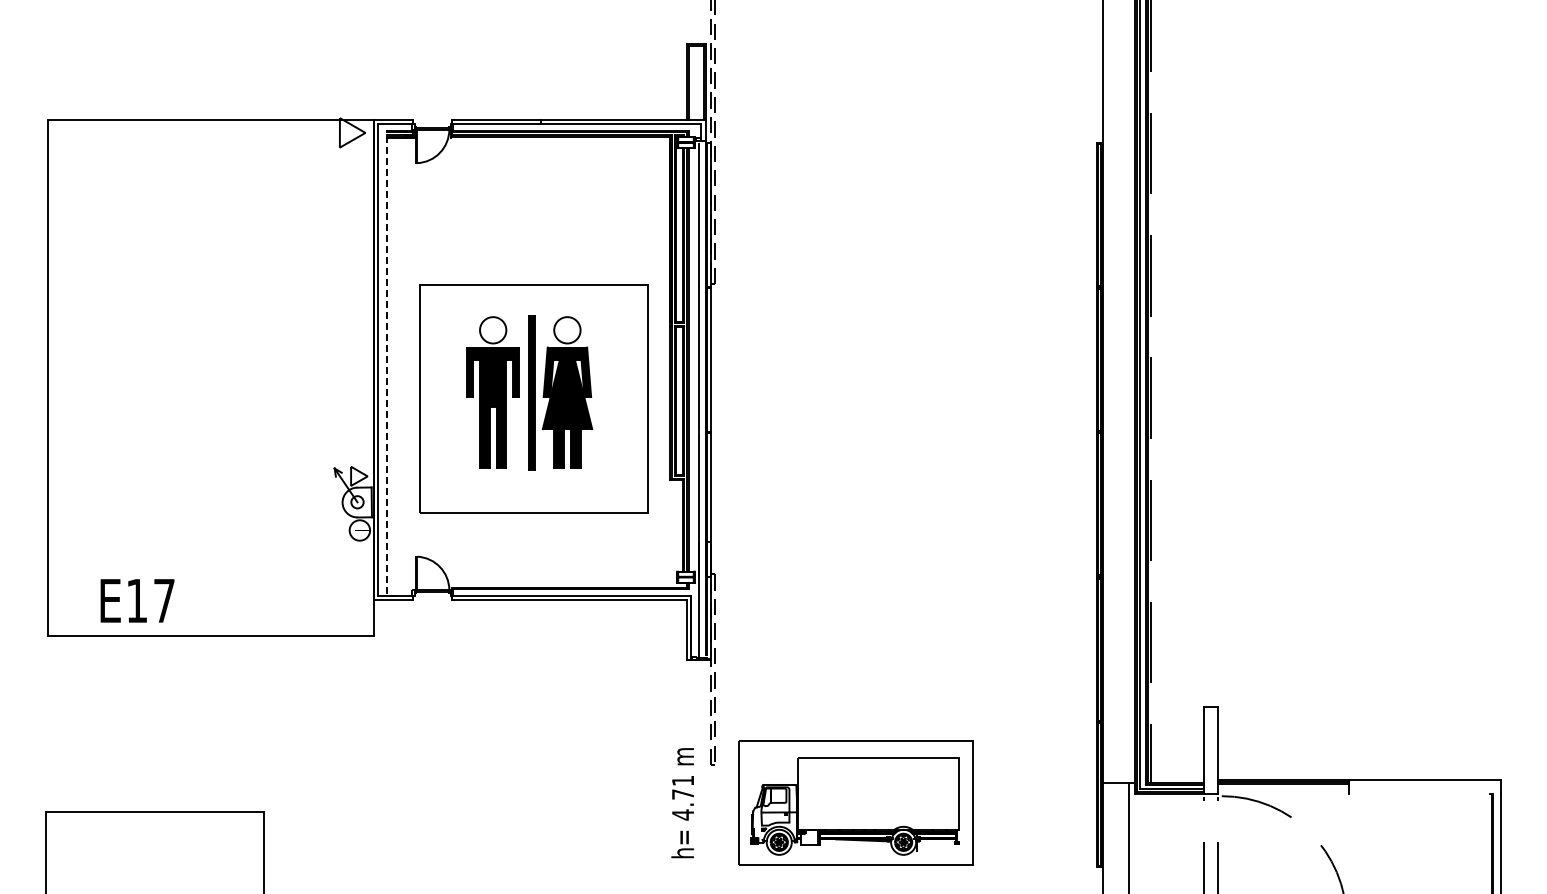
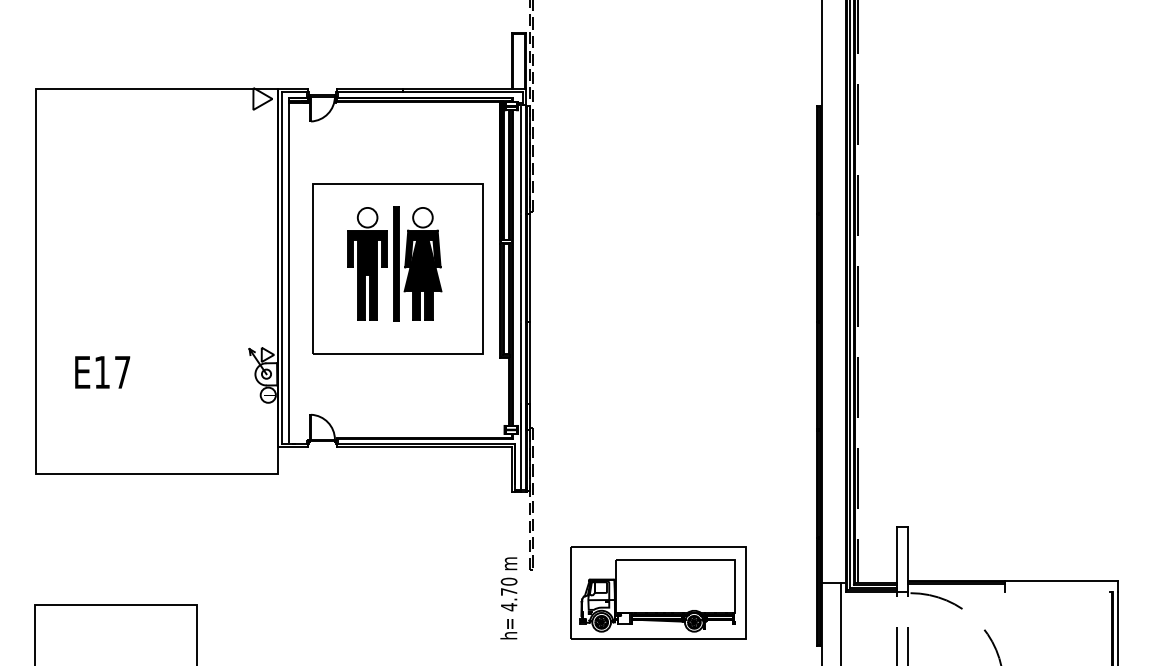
line: (387, 361) -> (288, 269), dashed -> solid
part: (533, 398) -> (397, 268), moved
text: (137, 600) -> (102, 372), moved
text: (682, 780) -> (508, 581), 4.71 -> 4.70
part: (855, 802) -> (658, 592), moved

